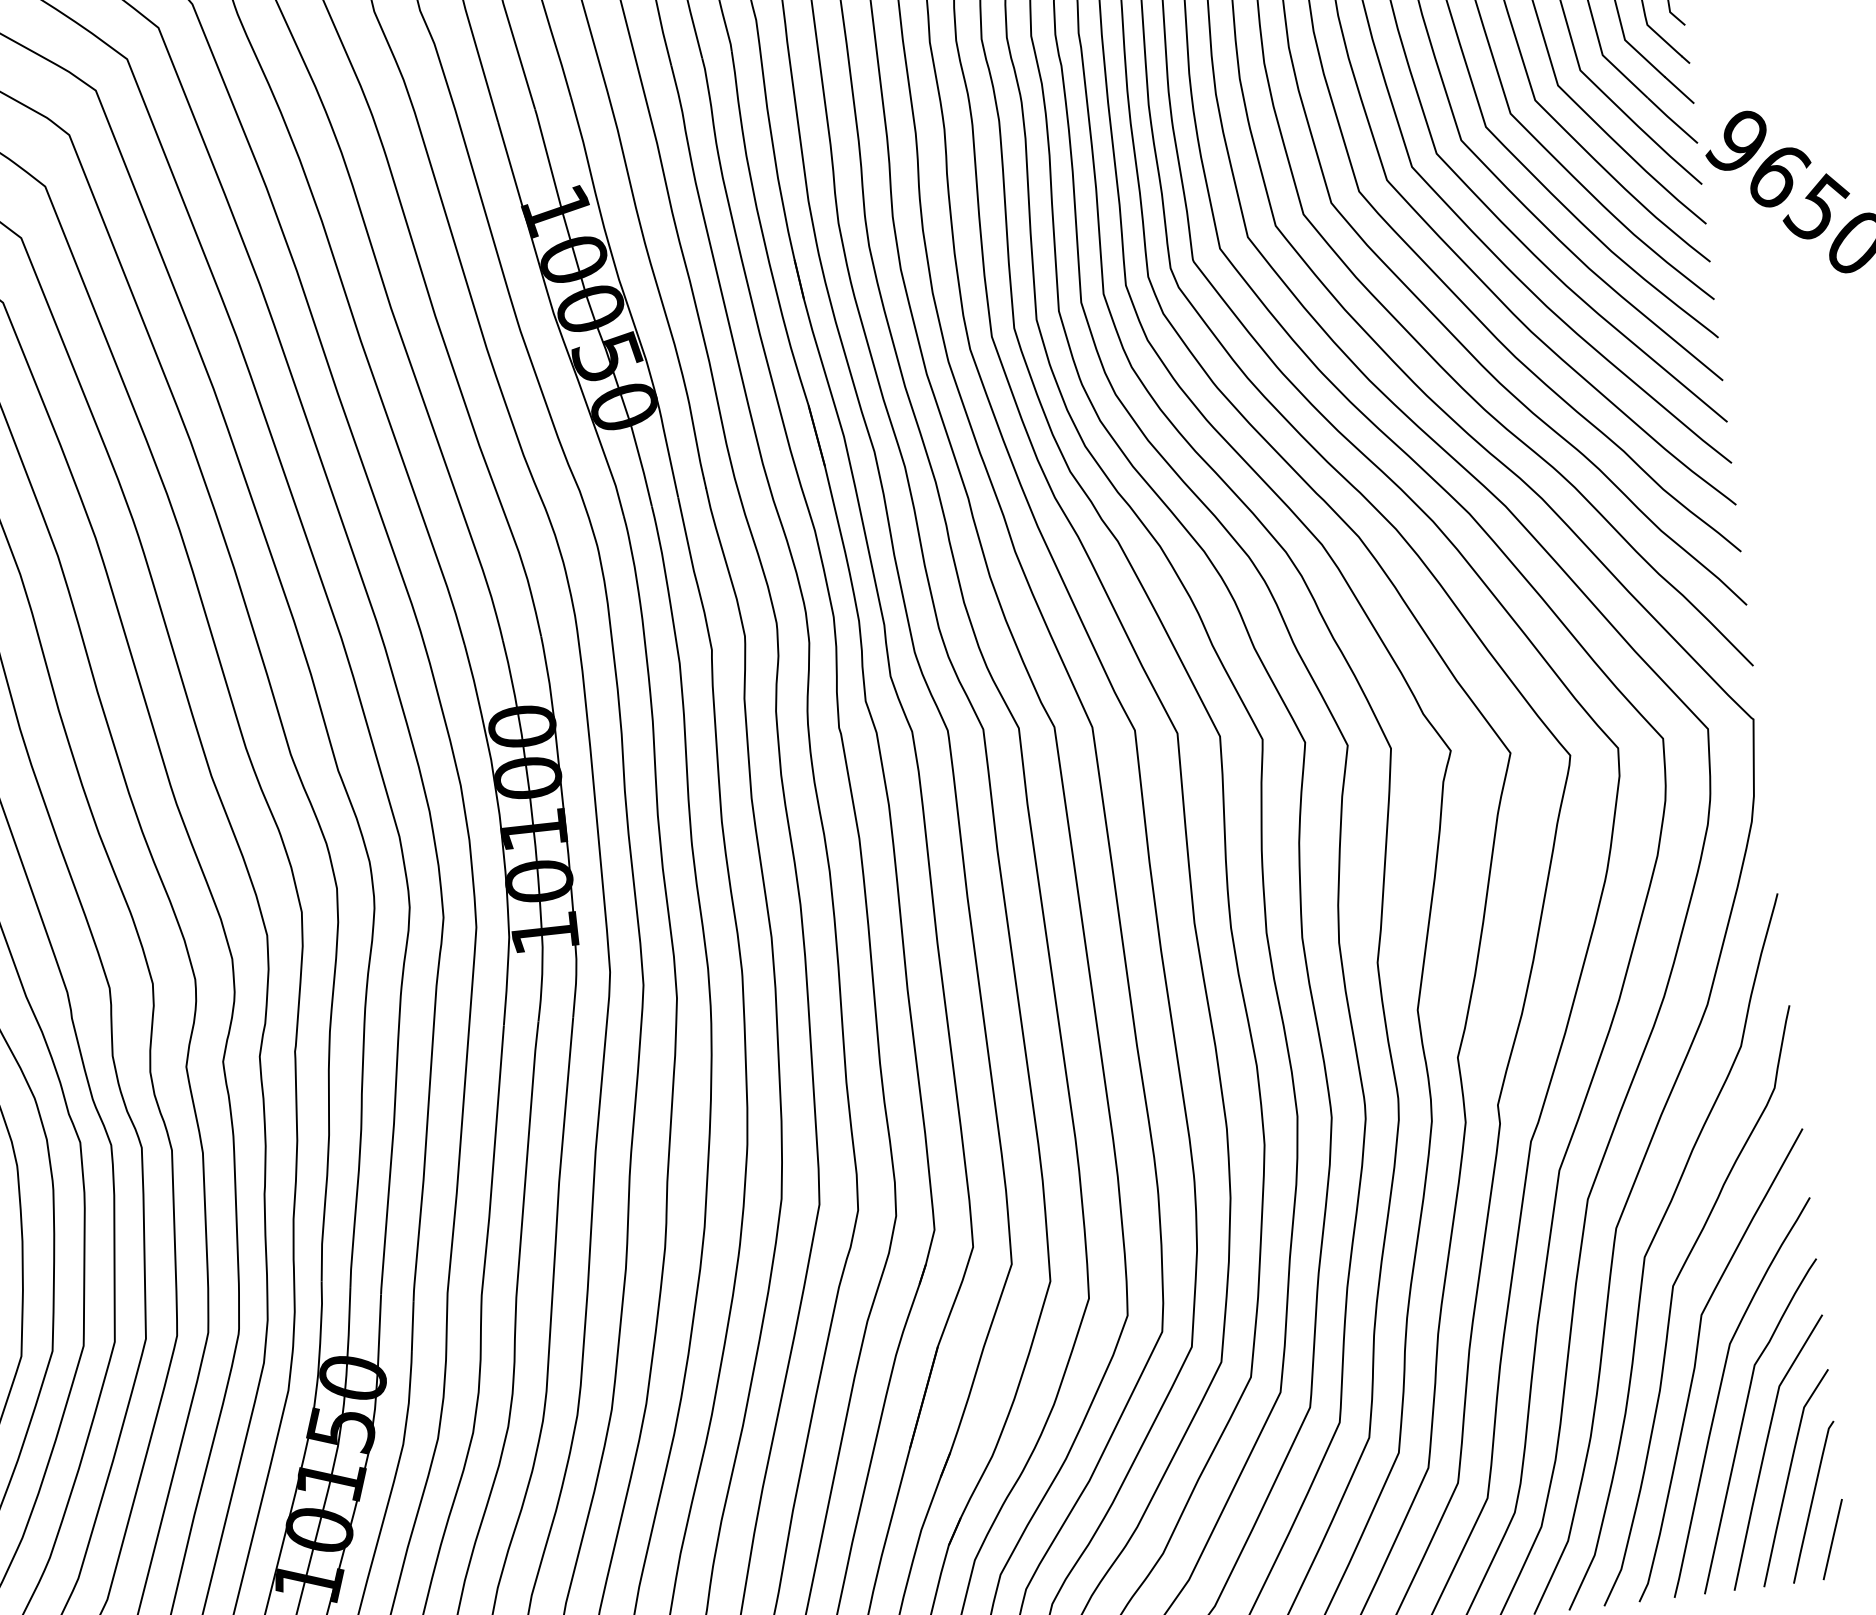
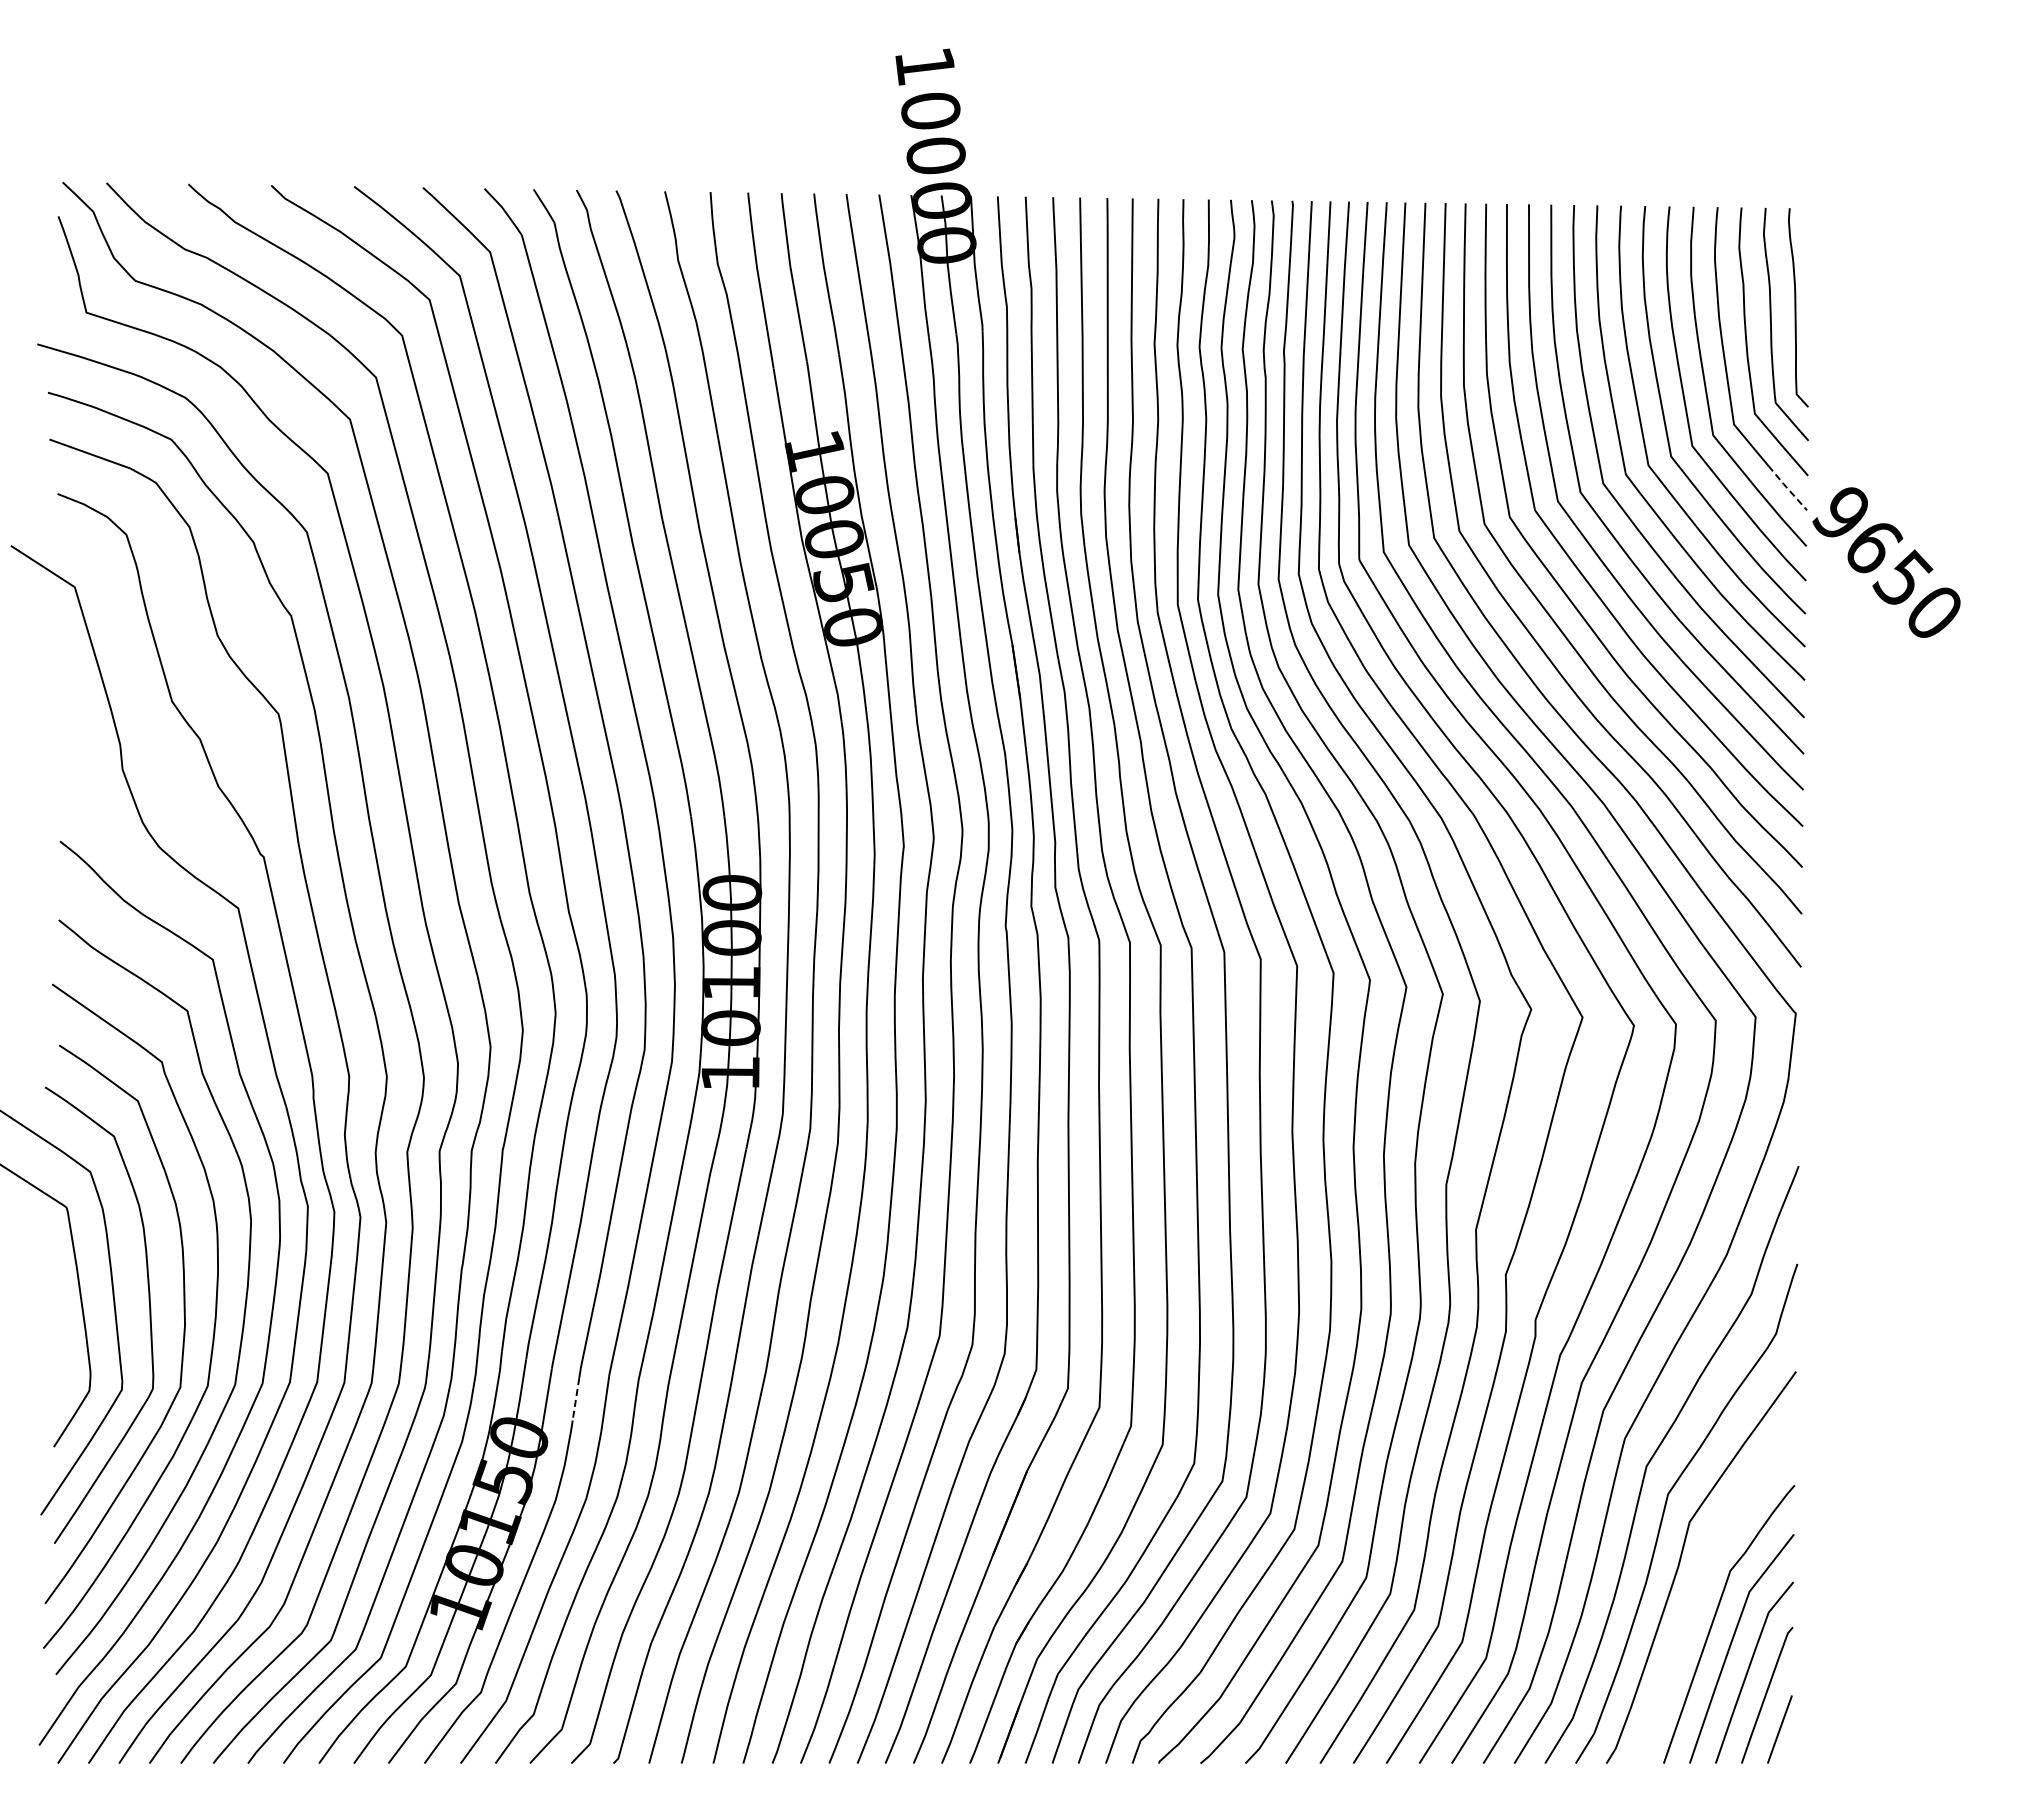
line: (1672, 121) -> (1787, 488), solid -> dashed
line: (413, 1326) -> (576, 1399), solid -> dashed
curve: (1720, 1394) -> (1697, 1592), removed

